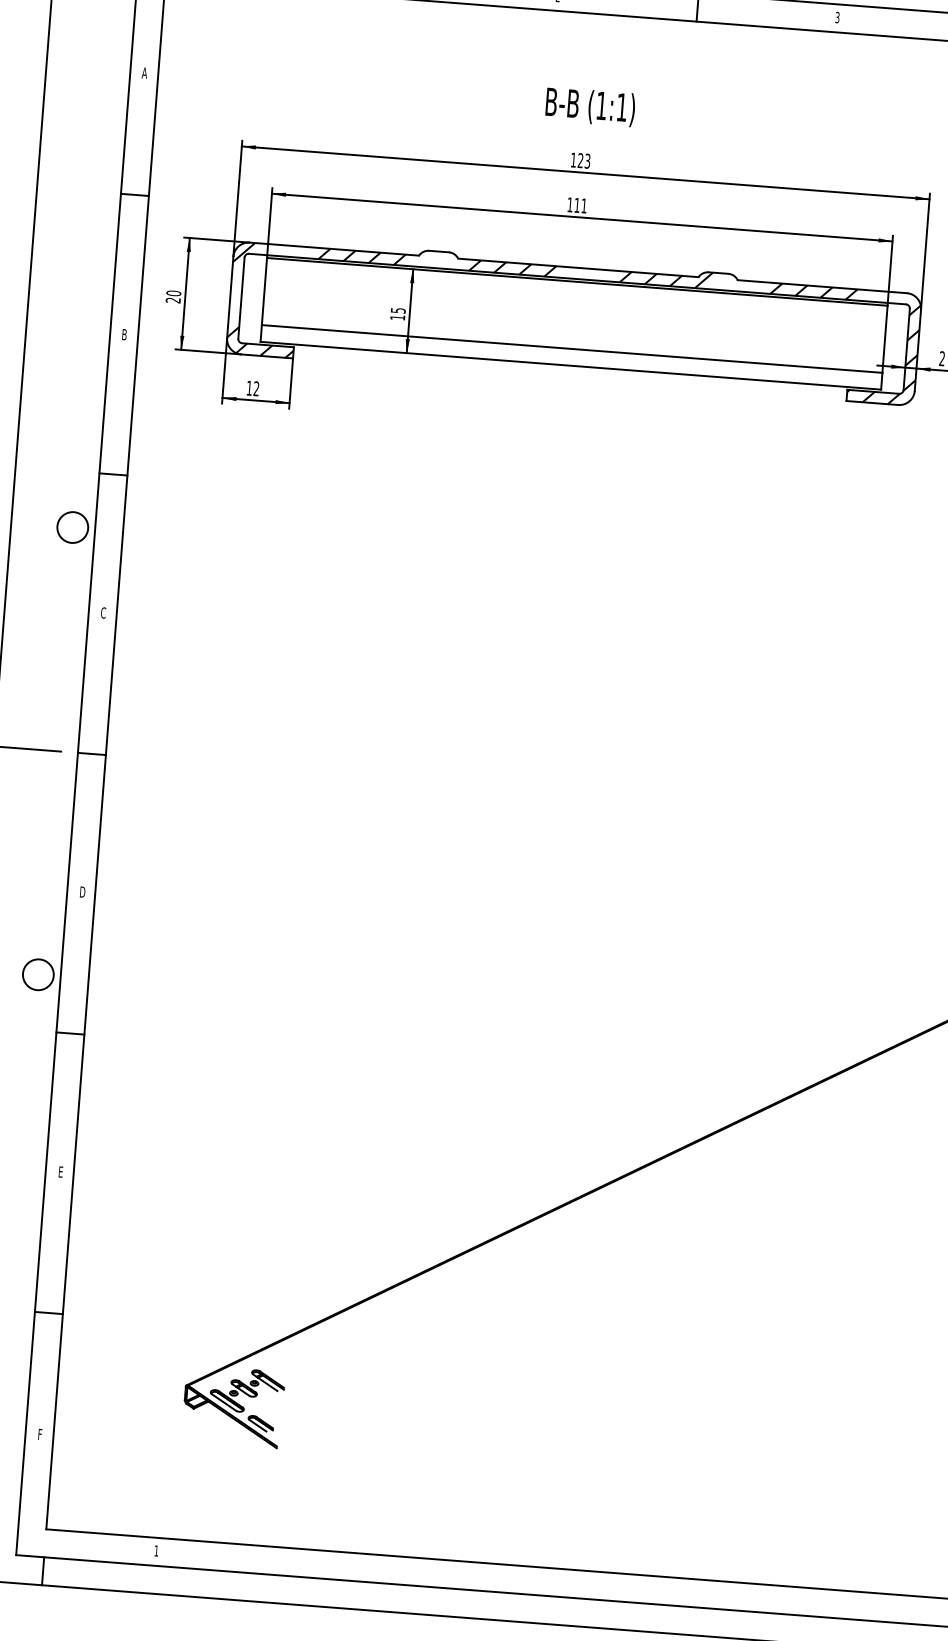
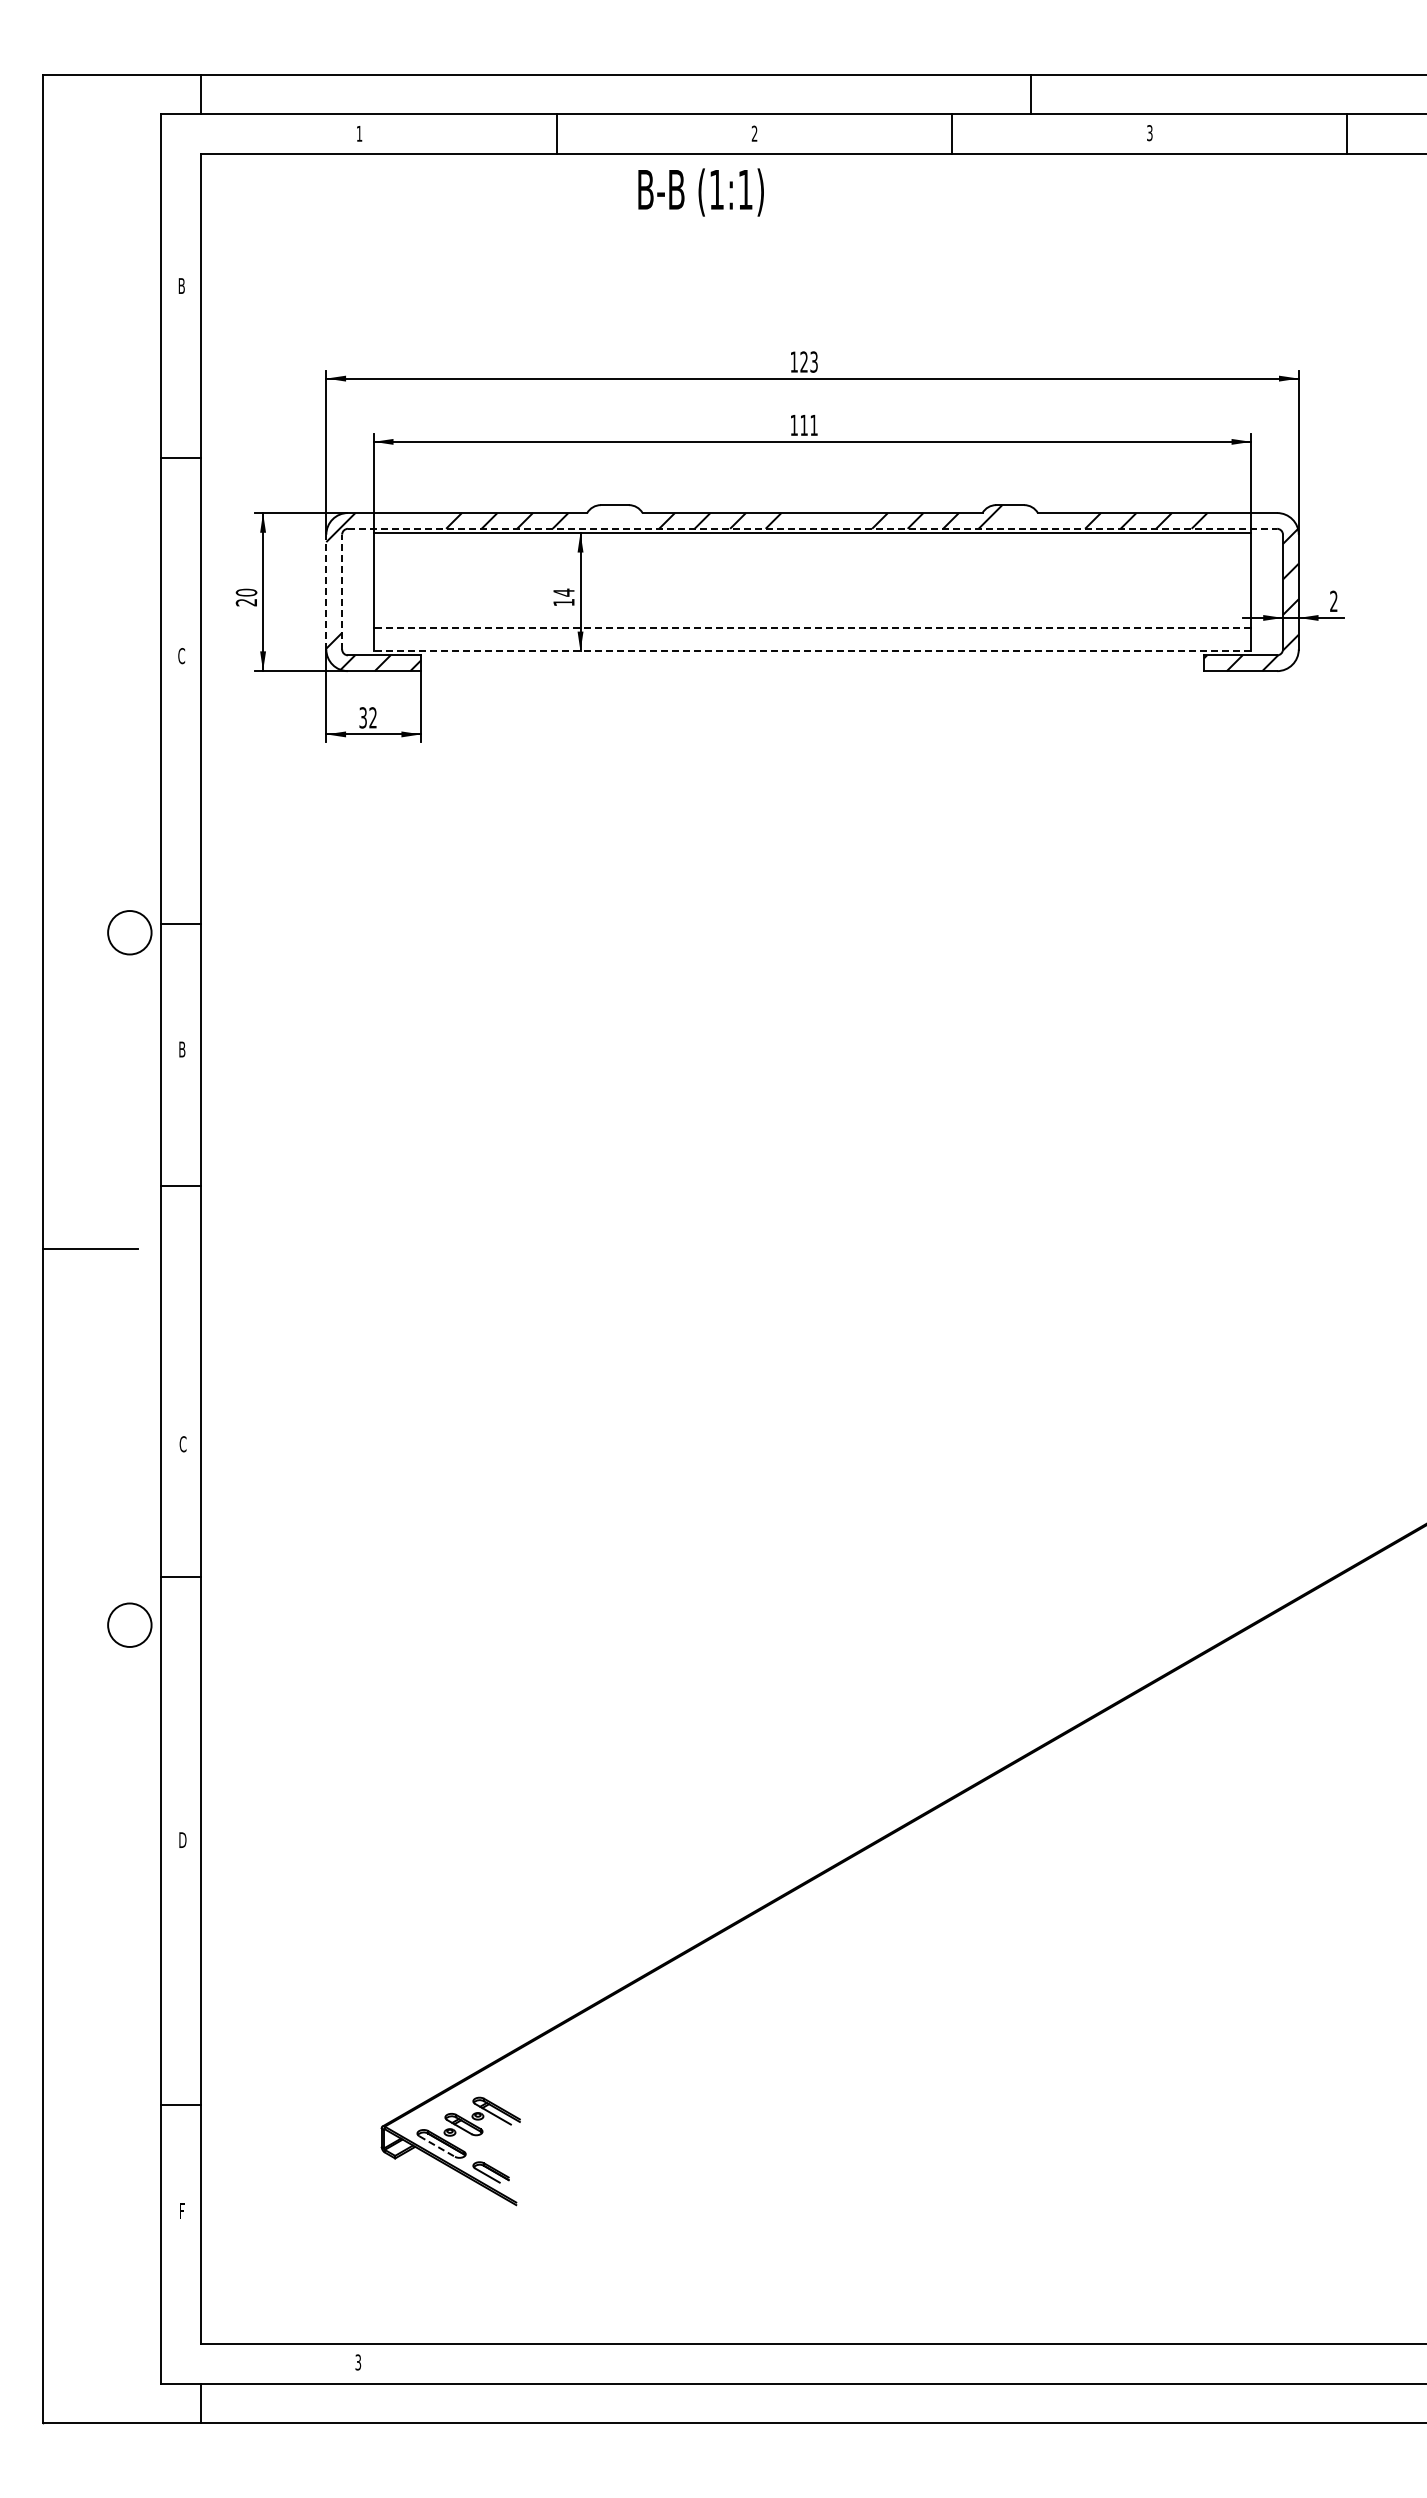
text: (144, 72) -> (181, 285), A -> B
text: (590, 106) -> (700, 192), moved
line: (577, 278) -> (812, 528), solid -> dashed
line: (230, 296) -> (326, 591), solid -> dashed
line: (241, 297) -> (342, 591), solid -> dashed
text: (397, 310) -> (563, 592), 15 -> 14
text: (124, 335) -> (181, 656), B -> C
line: (572, 348) -> (812, 627), solid -> dashed
line: (570, 365) -> (812, 651), solid -> dashed
text: (249, 388) -> (362, 717), 12 -> 32
line: (113, 474) -> (181, 923), moved
text: (102, 612) -> (181, 1049), C -> B
line: (92, 754) -> (181, 1186), moved
text: (82, 892) -> (182, 1444), D -> C
circle: (38, 974) -> (129, 1624), moved
line: (70, 1033) -> (181, 1577), moved
text: (60, 1171) -> (182, 1839), E -> D
line: (49, 1312) -> (181, 2104), moved
line: (224, 1402) -> (437, 2146), solid -> dashed
text: (156, 1550) -> (358, 2362), 1 -> 3

